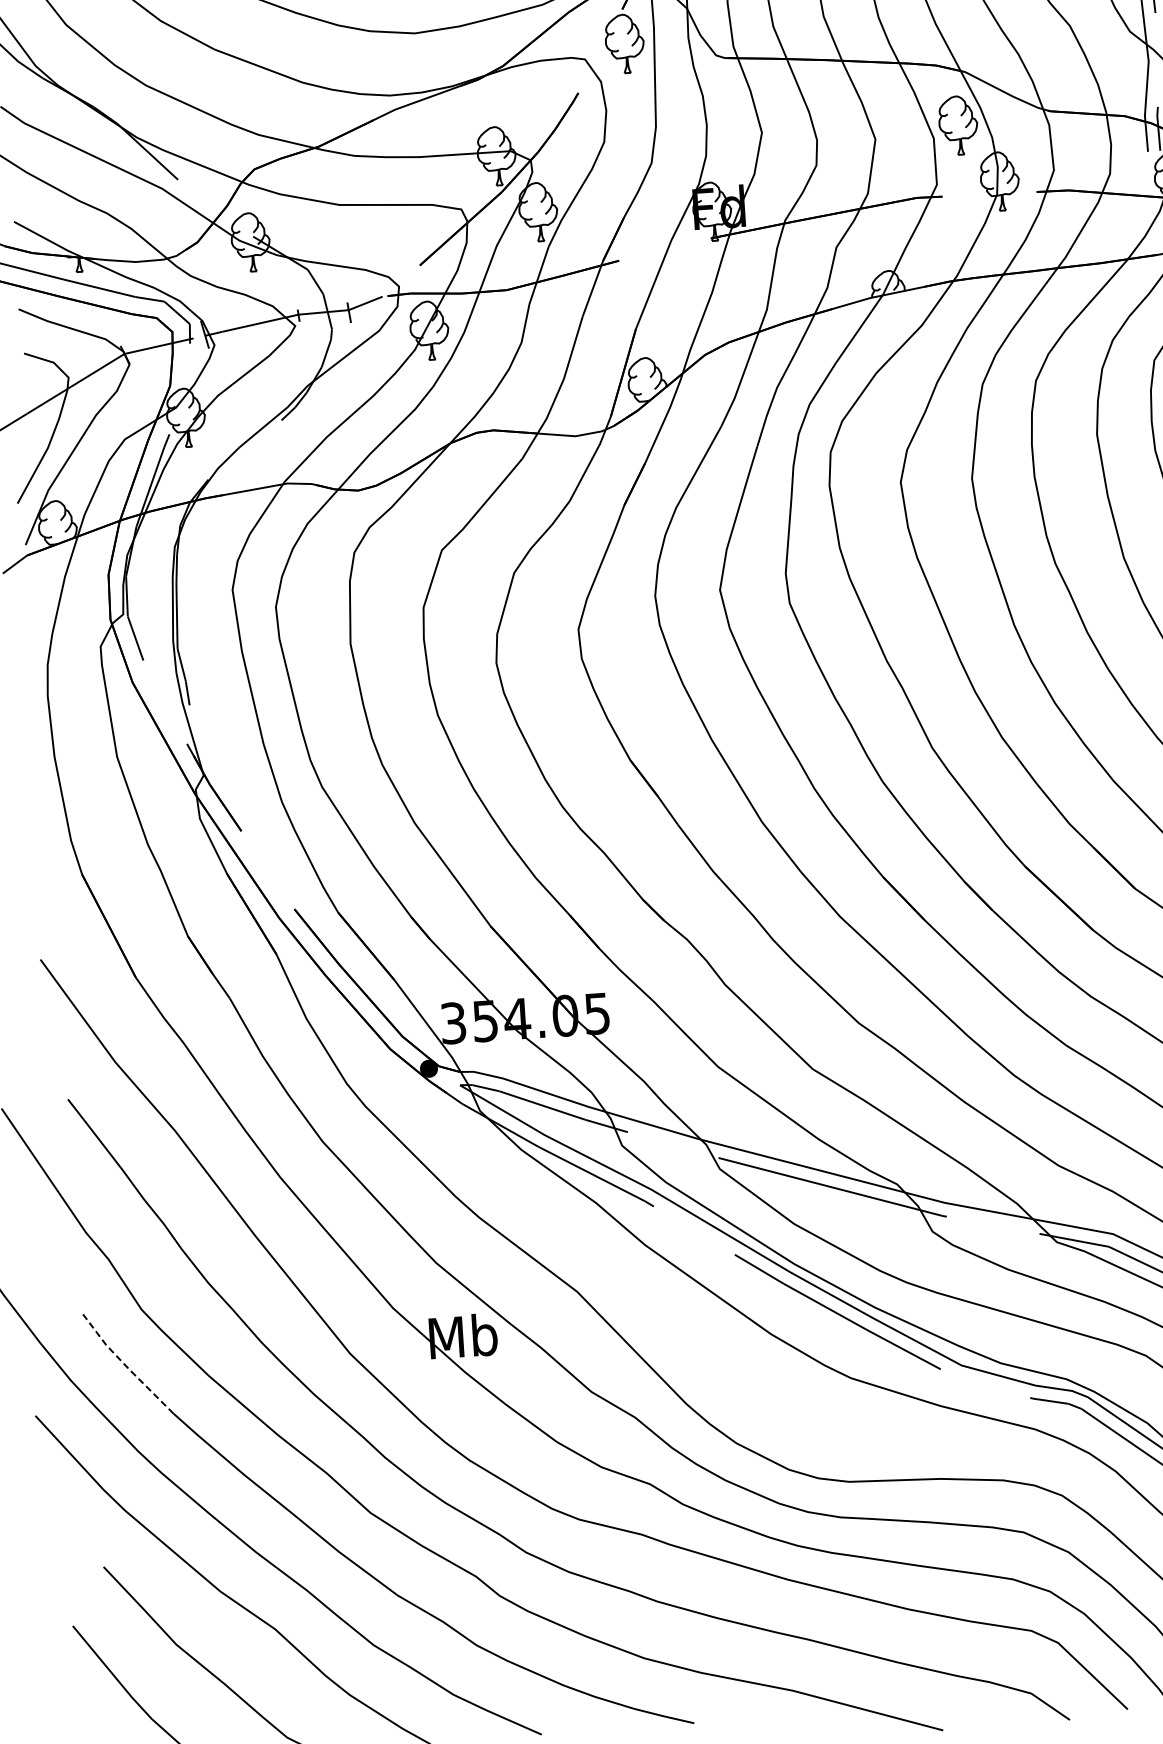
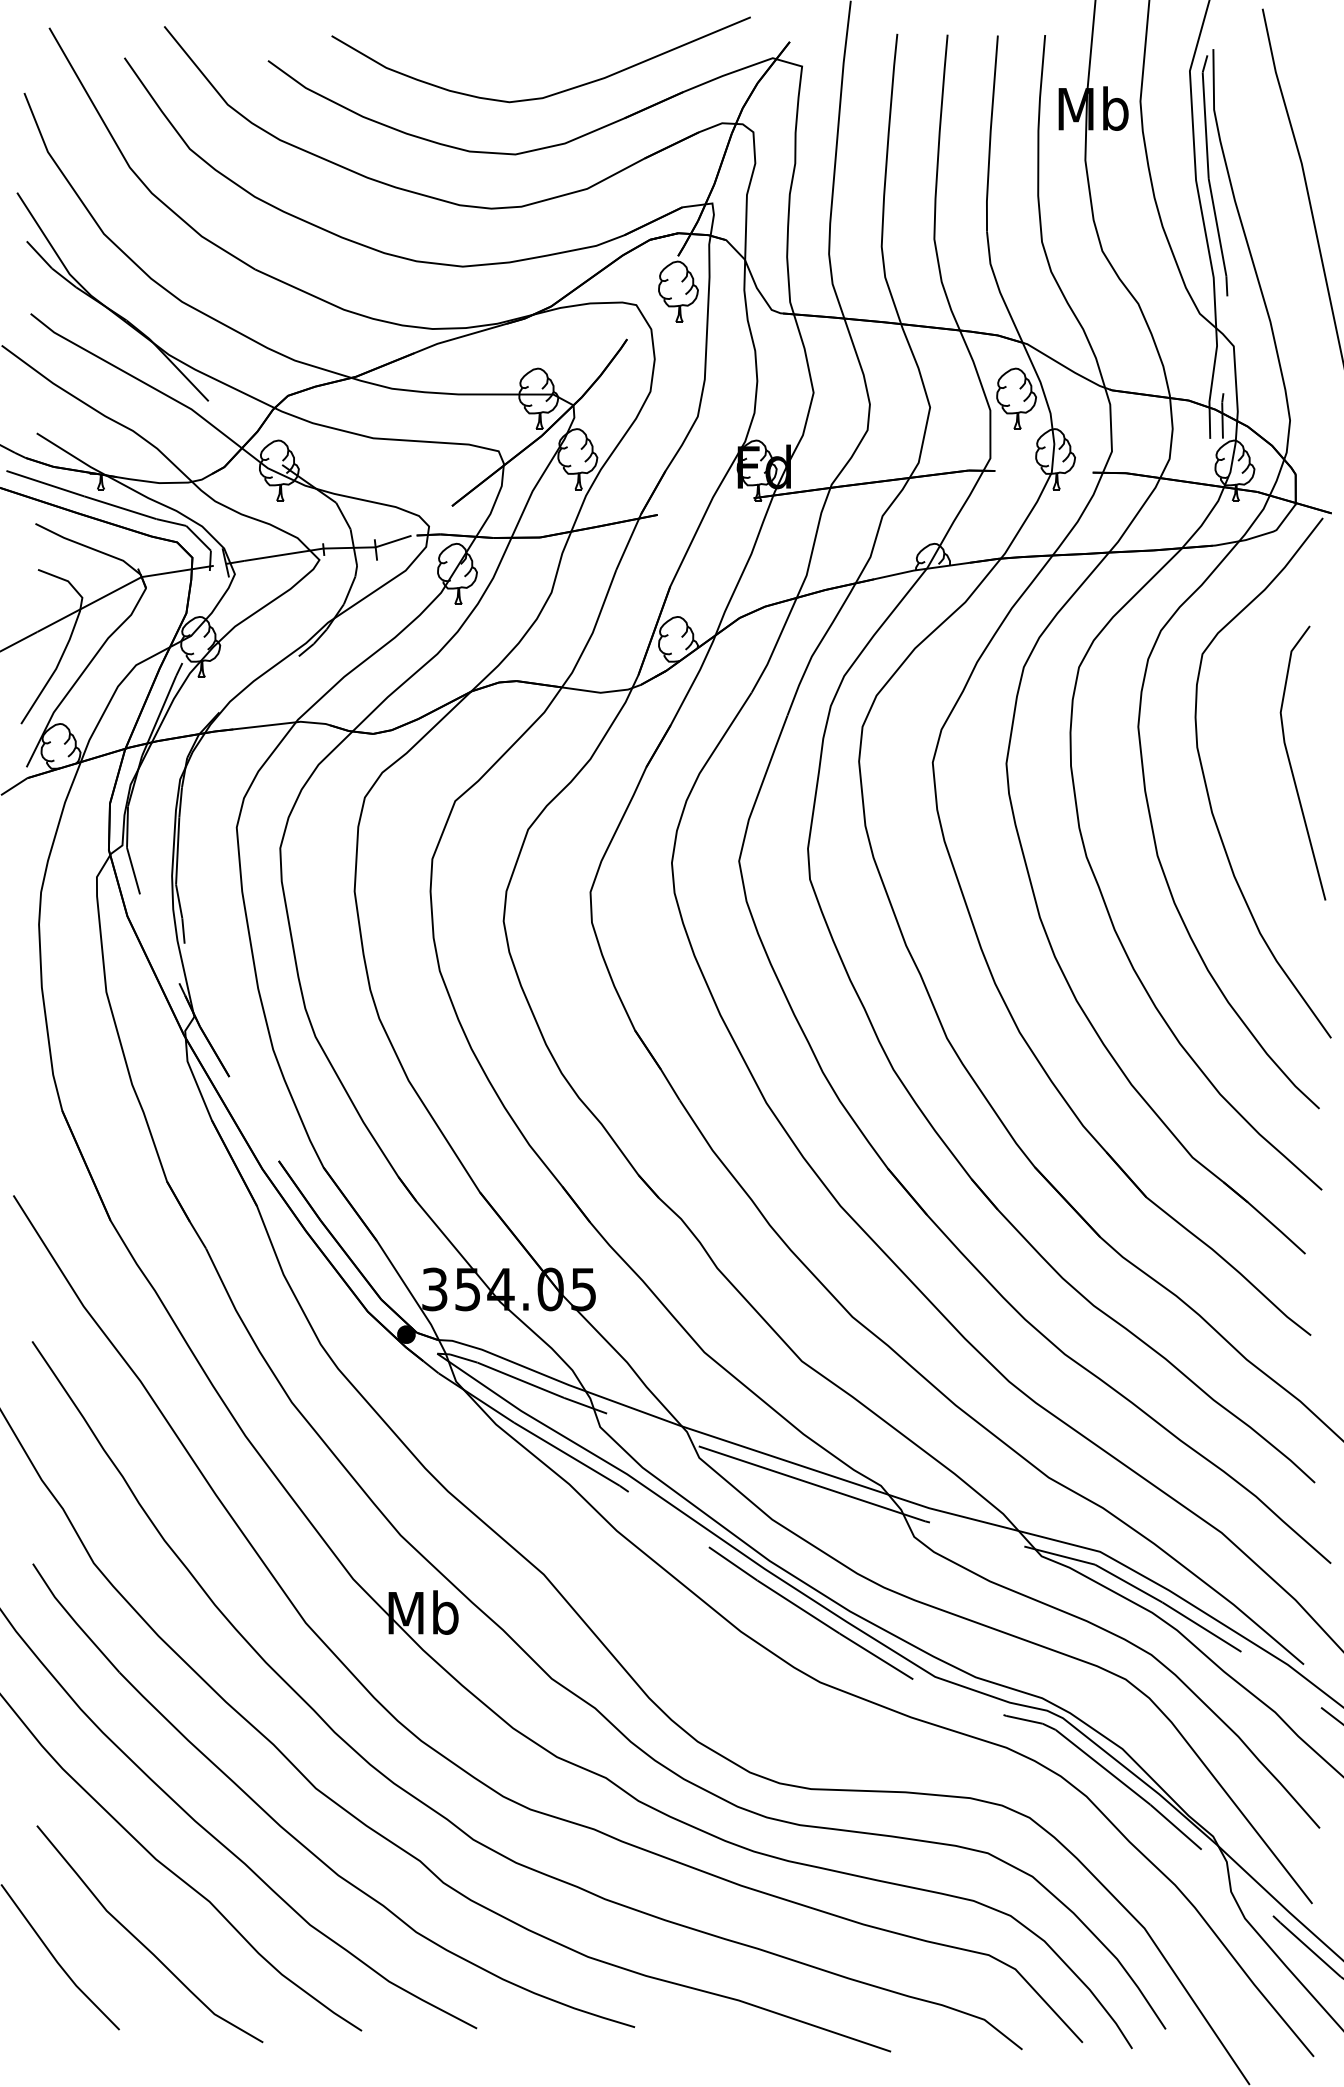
line: (125, 1365) -> (73, 1619), dashed -> solid

